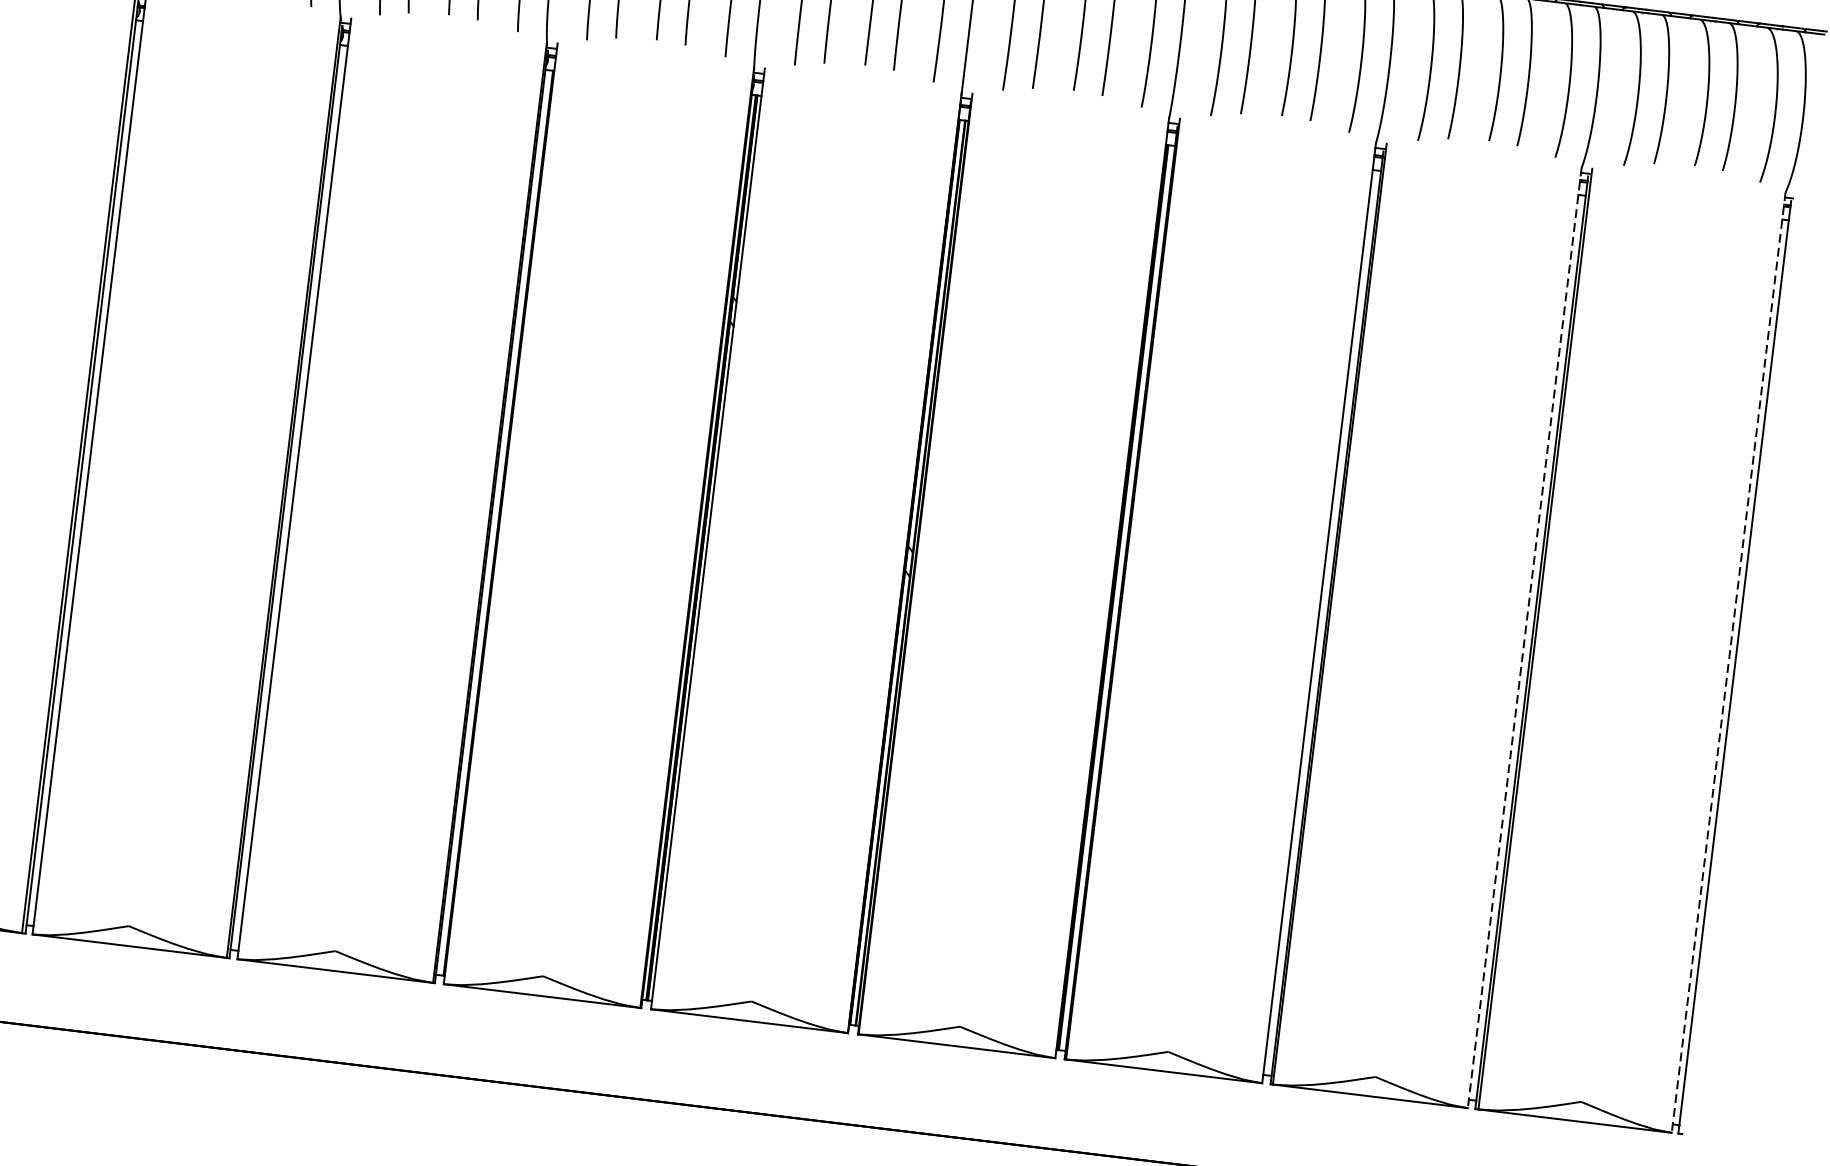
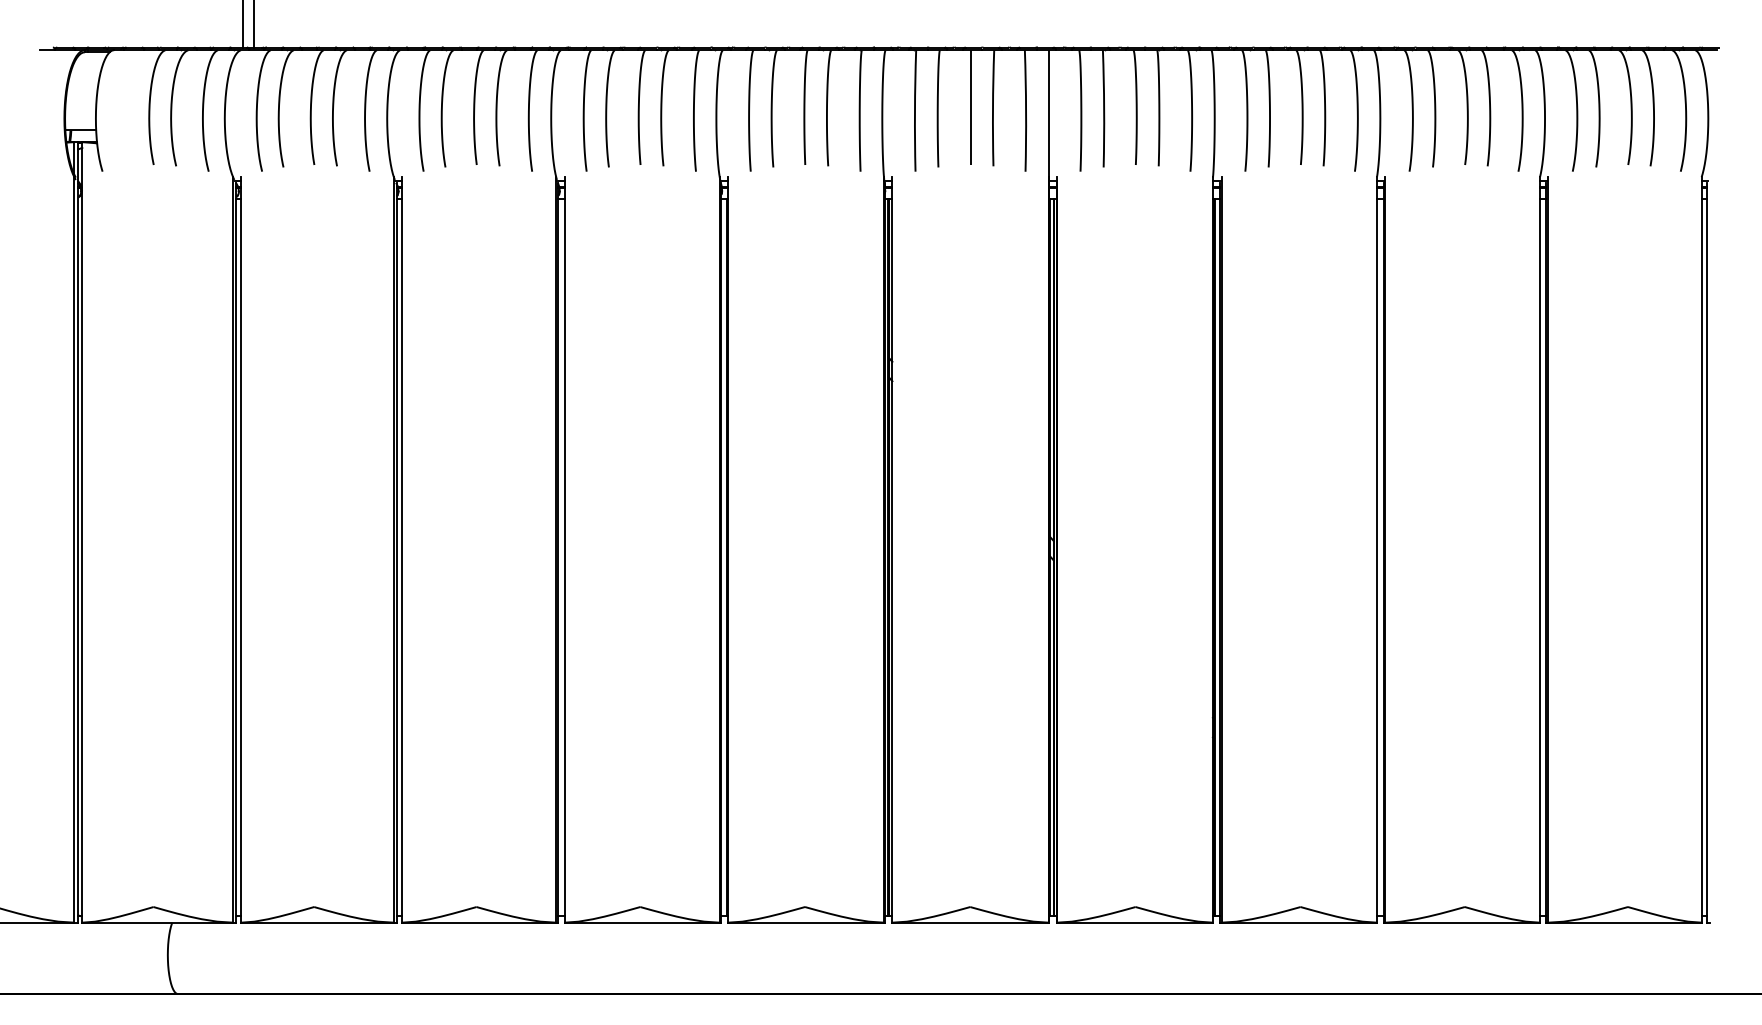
line: (1524, 637) -> (1539, 549), dashed -> solid
line: (1728, 662) -> (1701, 549), dashed -> solid

